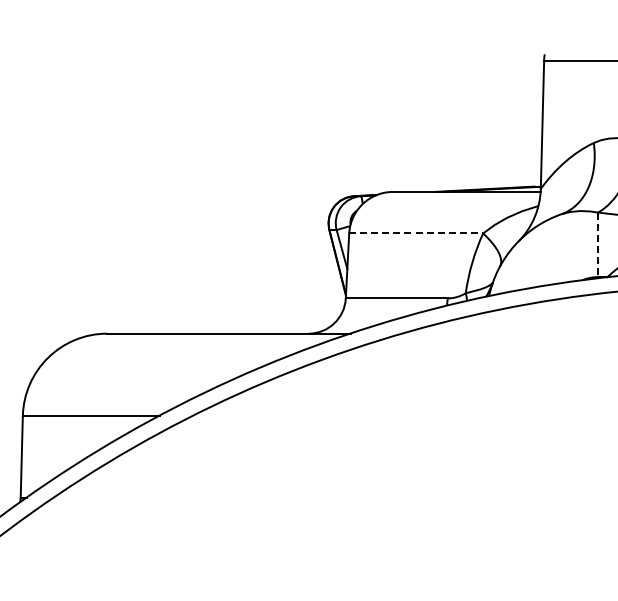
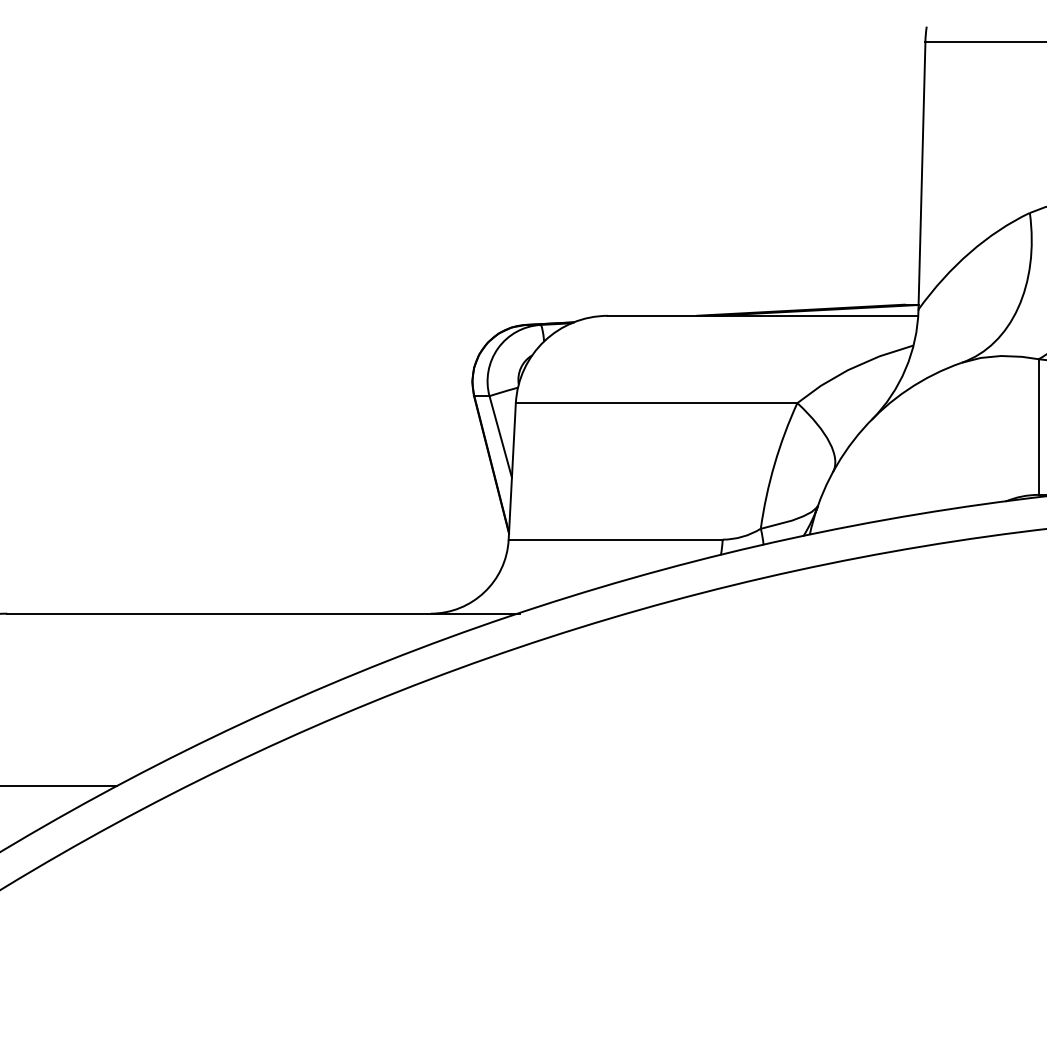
line: (416, 233) -> (657, 403), dashed -> solid
line: (597, 245) -> (1037, 428), dashed -> solid

